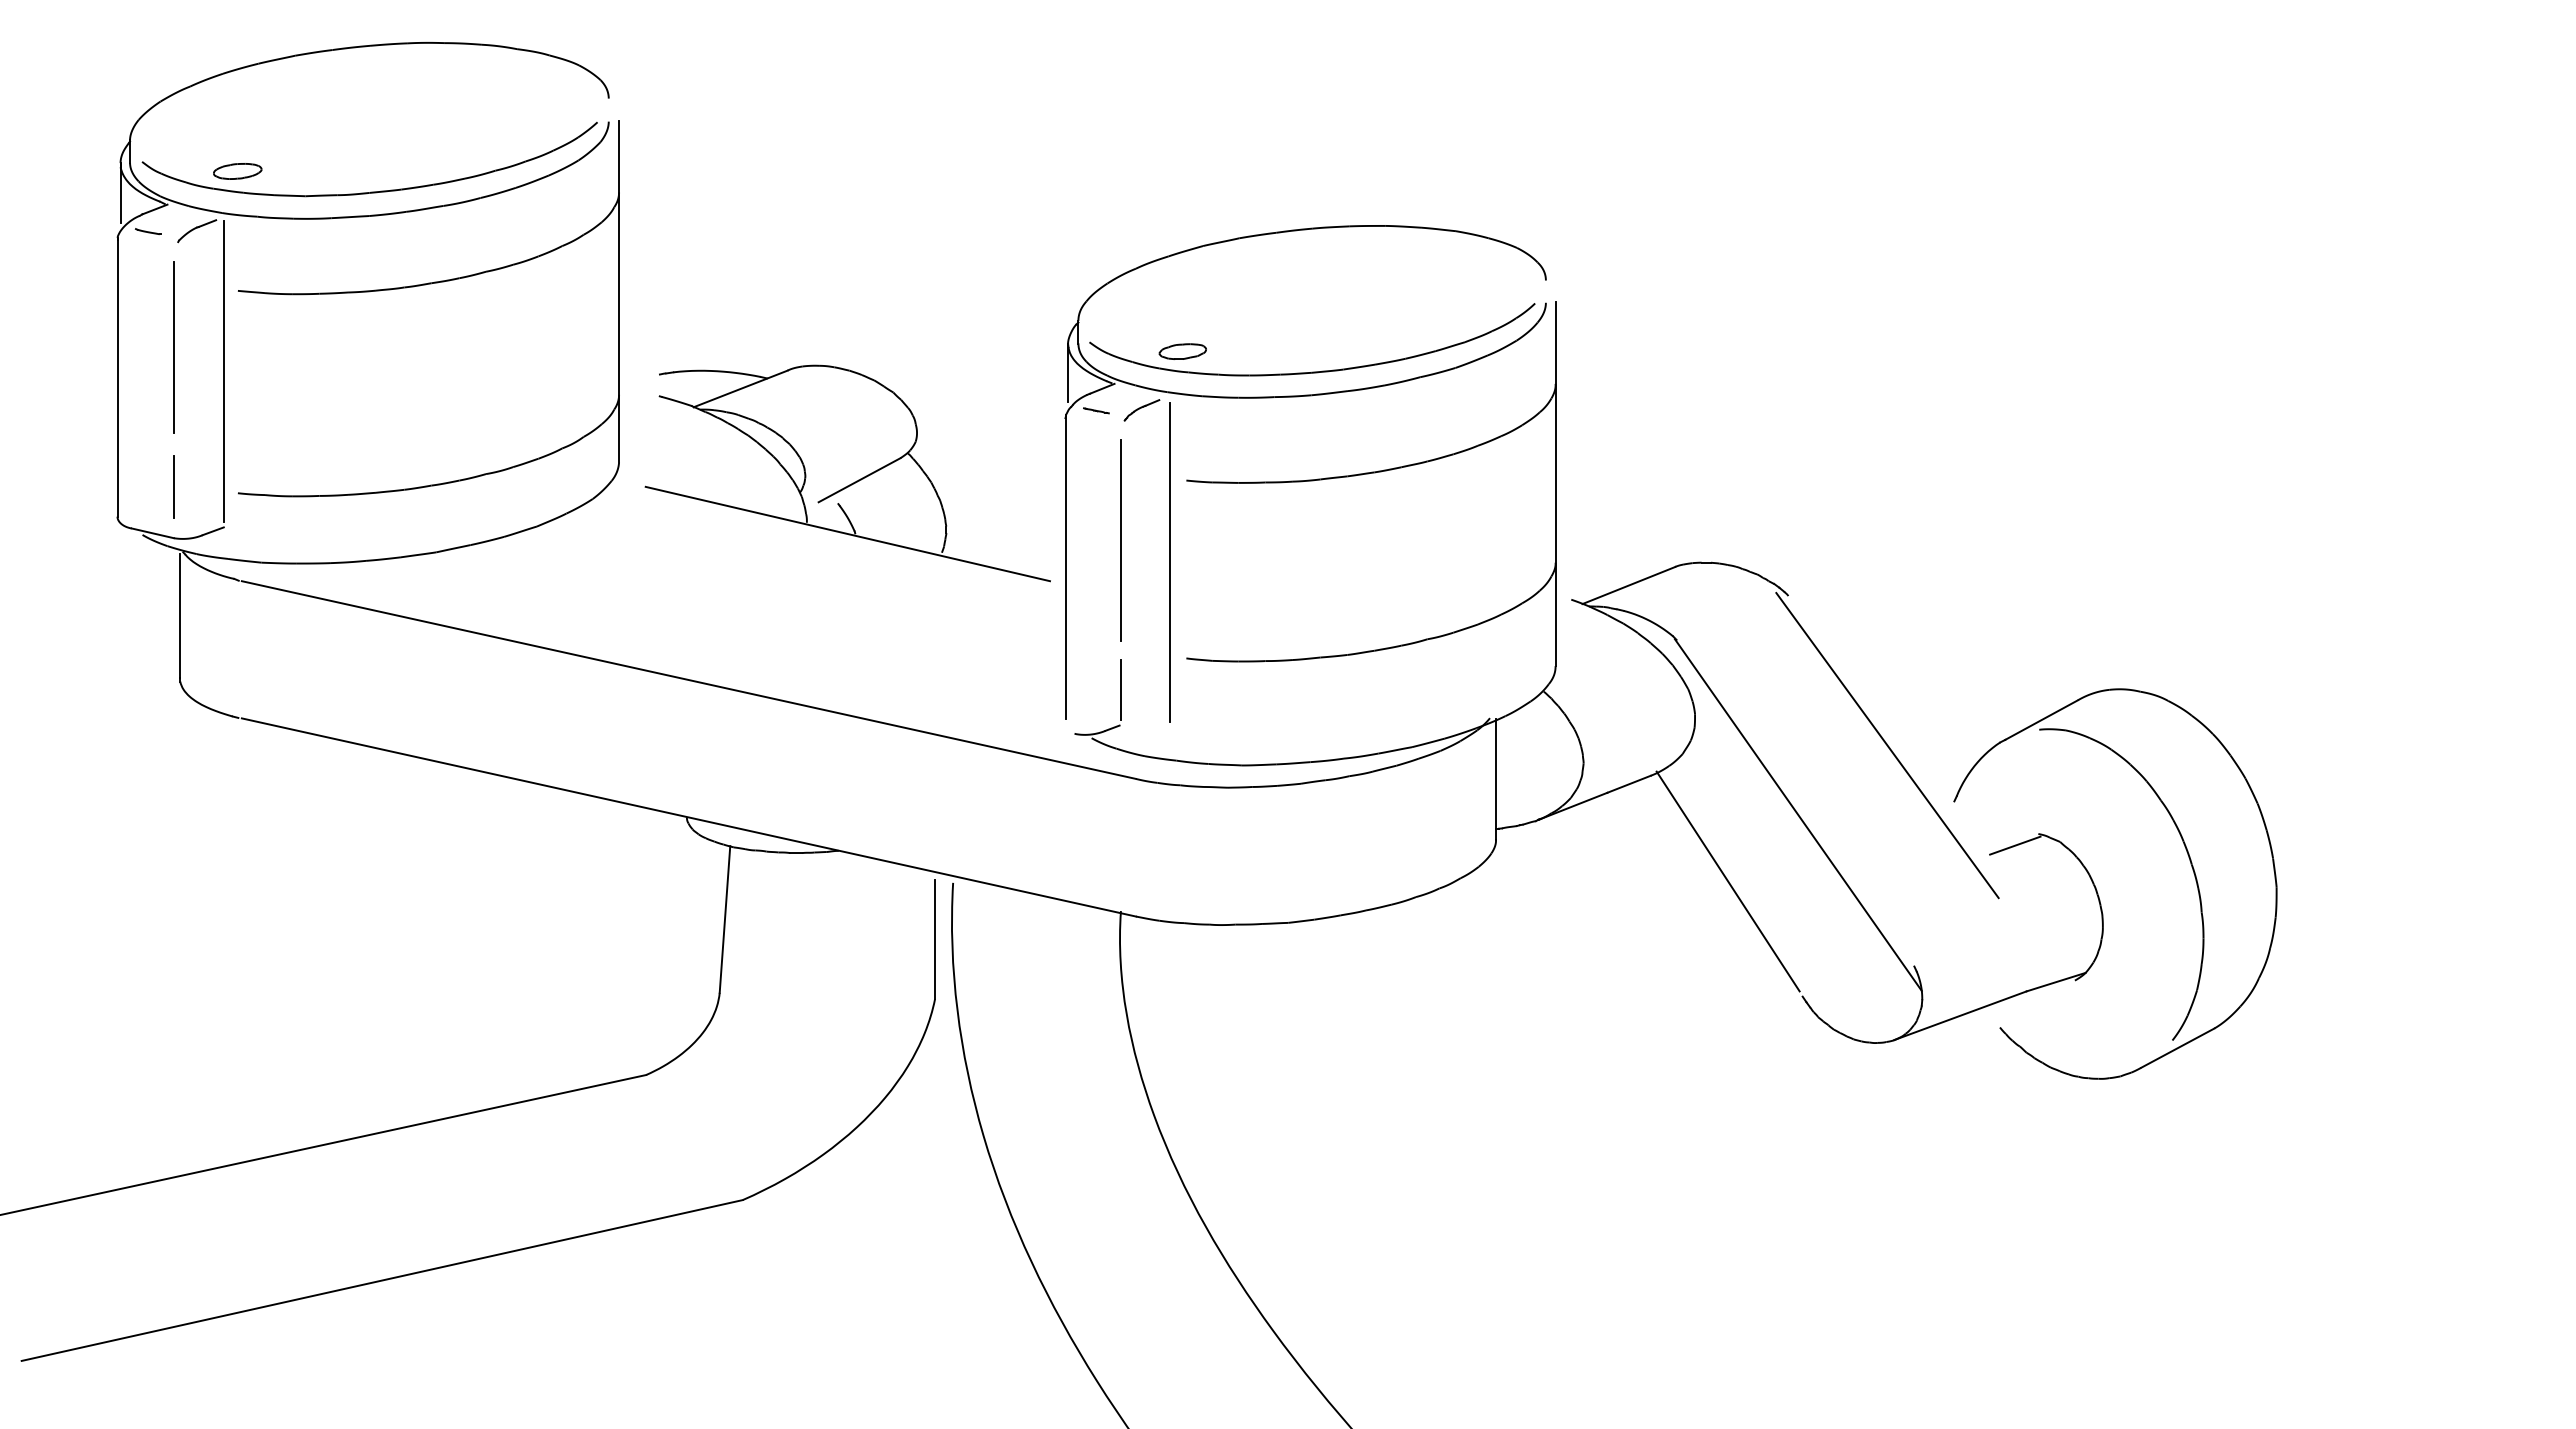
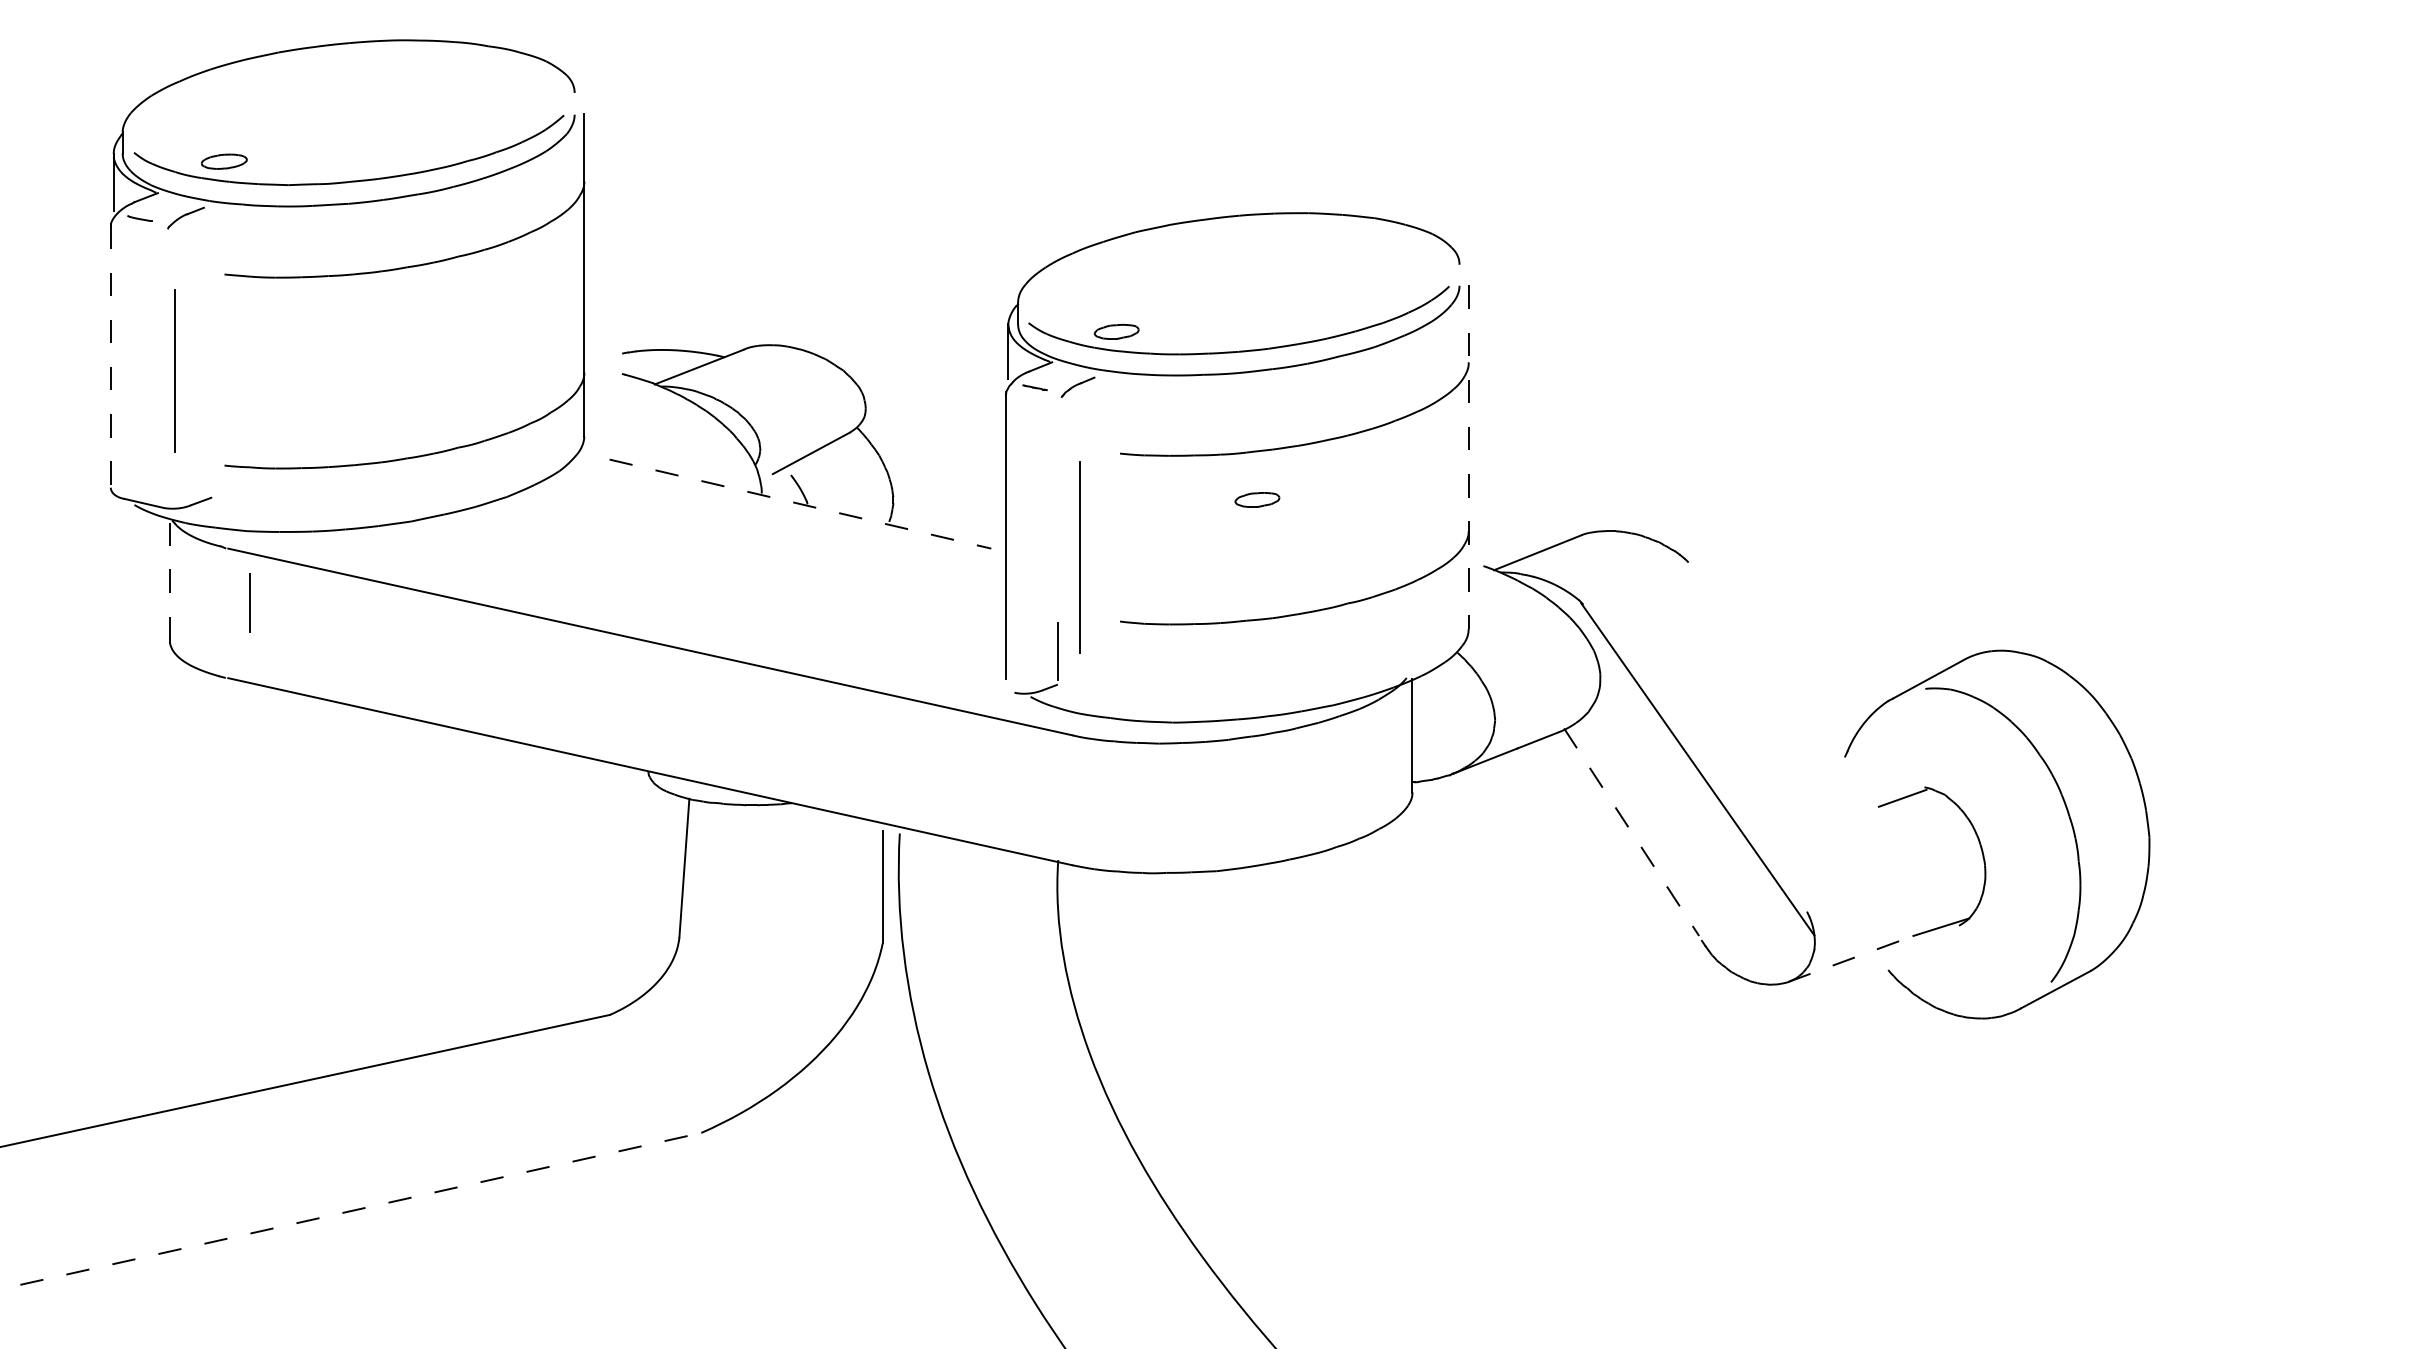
line: (173, 347) -> (175, 371), moved
line: (223, 371) -> (210, 350), removed
line: (117, 377) -> (110, 356), solid -> dashed
line: (1555, 484) -> (1468, 457), solid -> dashed
line: (173, 486) -> (249, 602), moved
part: (1331, 529) -> (1257, 499), added
line: (847, 534) -> (800, 504), solid -> dashed
line: (1120, 540) -> (1079, 557), moved
line: (1169, 562) -> (1104, 530), removed
line: (180, 615) -> (170, 581), solid -> dashed
line: (1887, 745) -> (1782, 703), removed
line: (1728, 881) -> (1631, 832), solid -> dashed
line: (1960, 1015) -> (1850, 958), solid -> dashed
line: (382, 1280) -> (361, 1208), solid -> dashed

